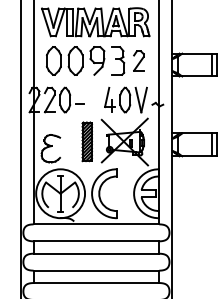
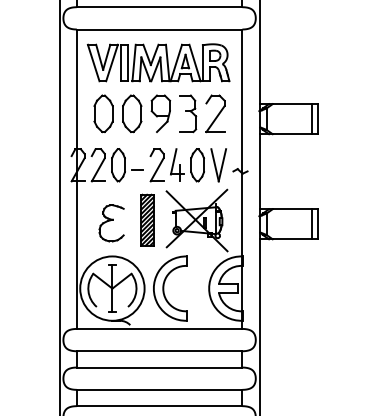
part: (138, 60) -> (215, 113), size x1.43
part: (94, 100) -> (156, 165), added
part: (50, 148) -> (111, 223), moved

